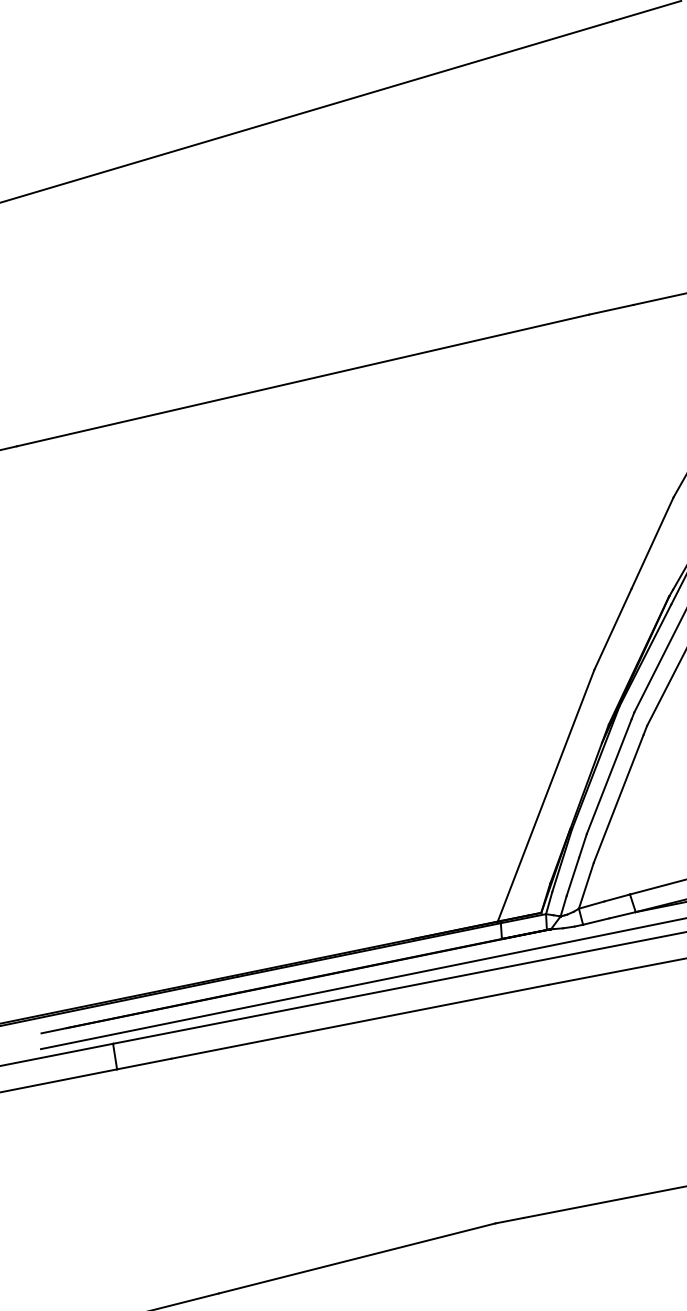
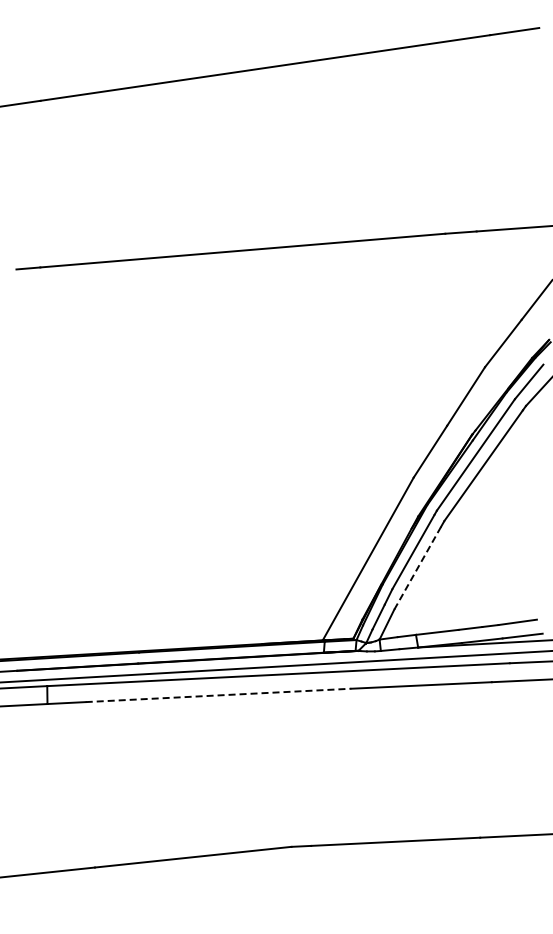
line: (618, 799) -> (417, 568), solid -> dashed
line: (359, 1021) -> (218, 695), solid -> dashed

